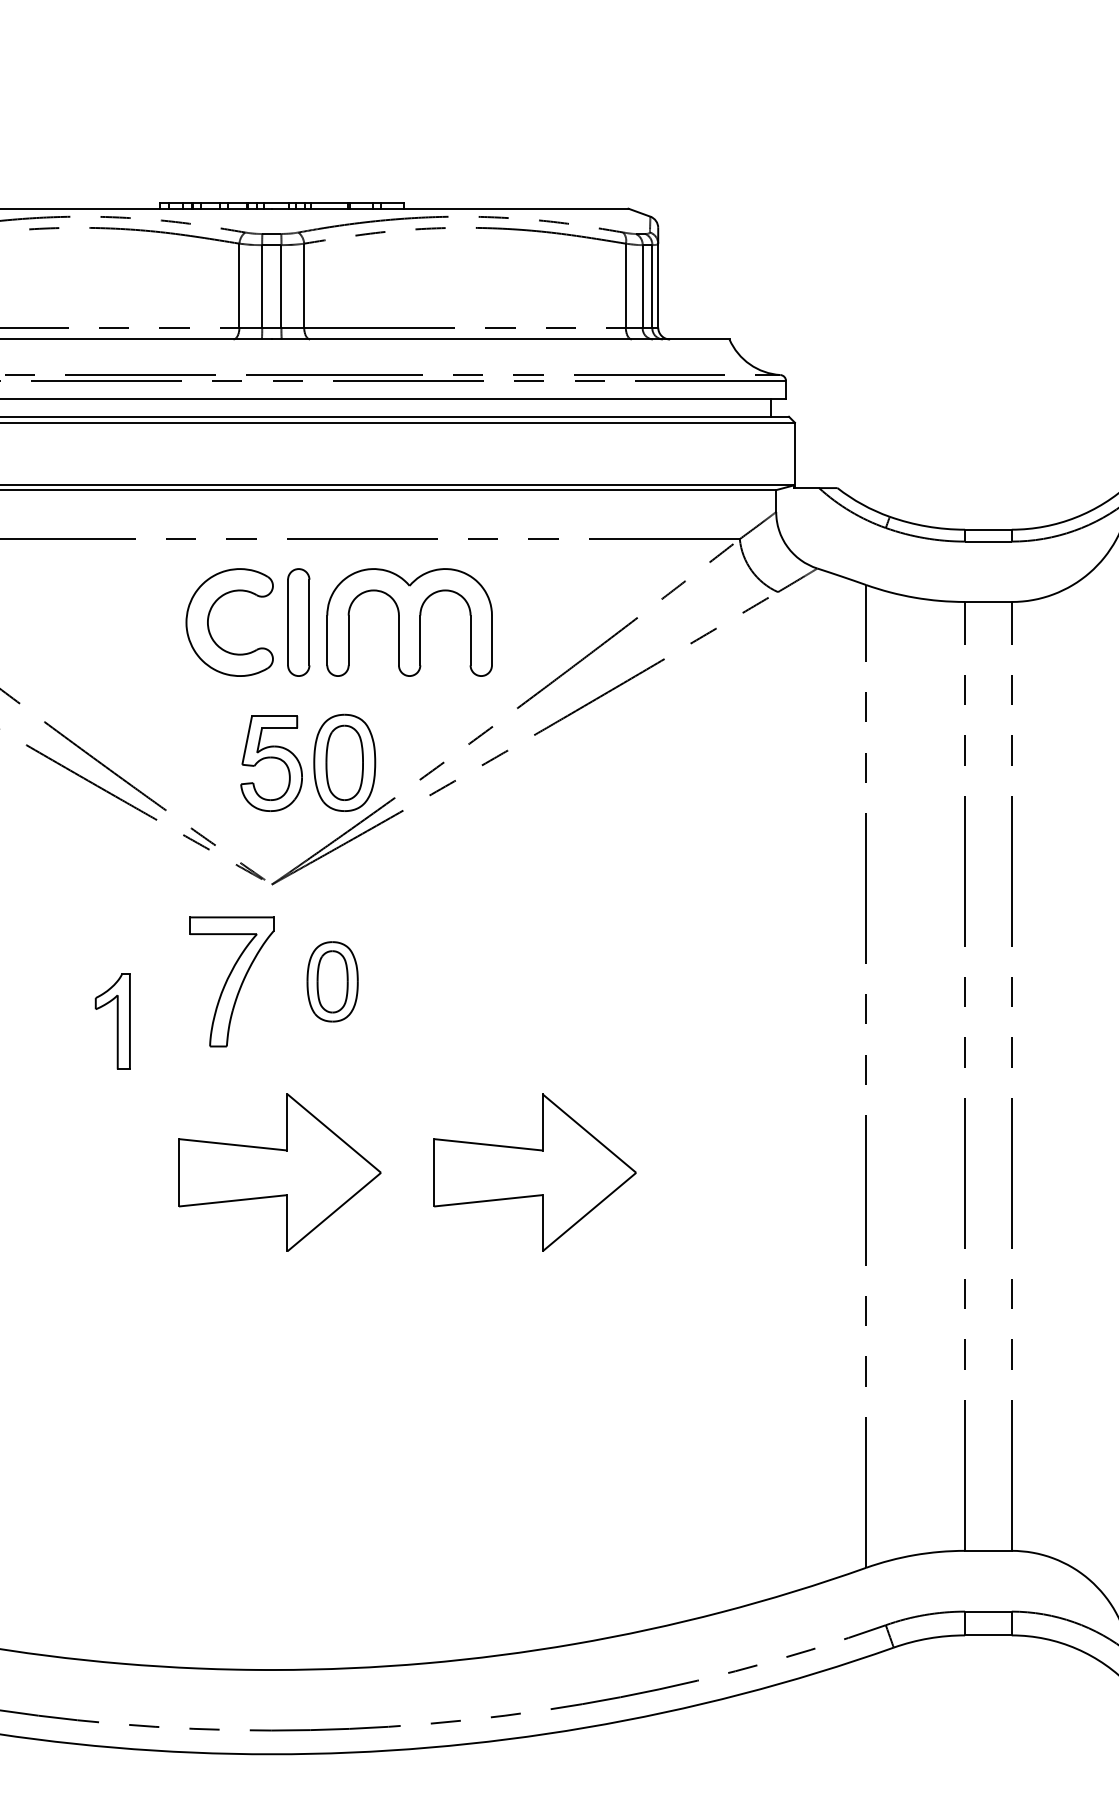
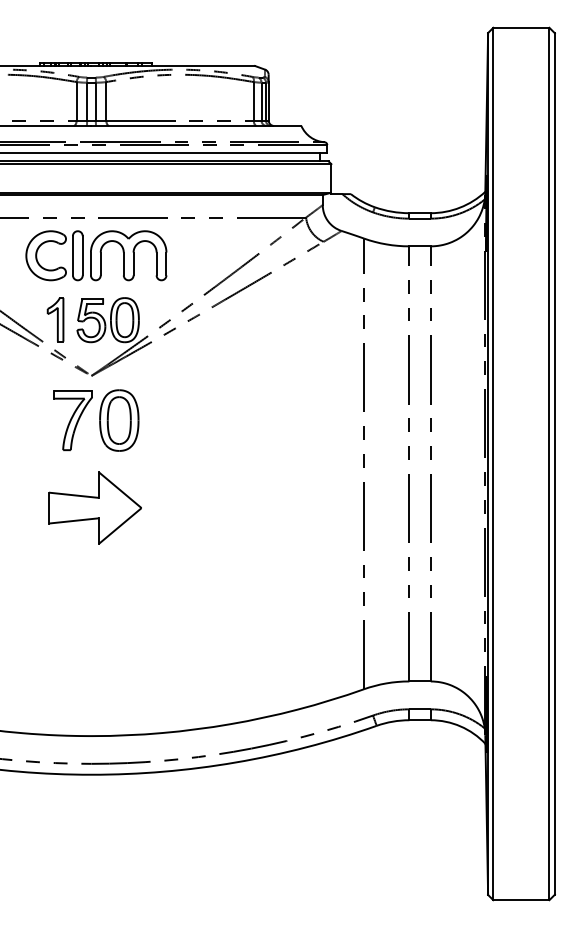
part: (339, 621) -> (96, 255), moved
part: (332, 981) -> (119, 420), size x1.67
part: (112, 1021) -> (55, 319), moved
part: (533, 1171) -> (211, 507), removed

